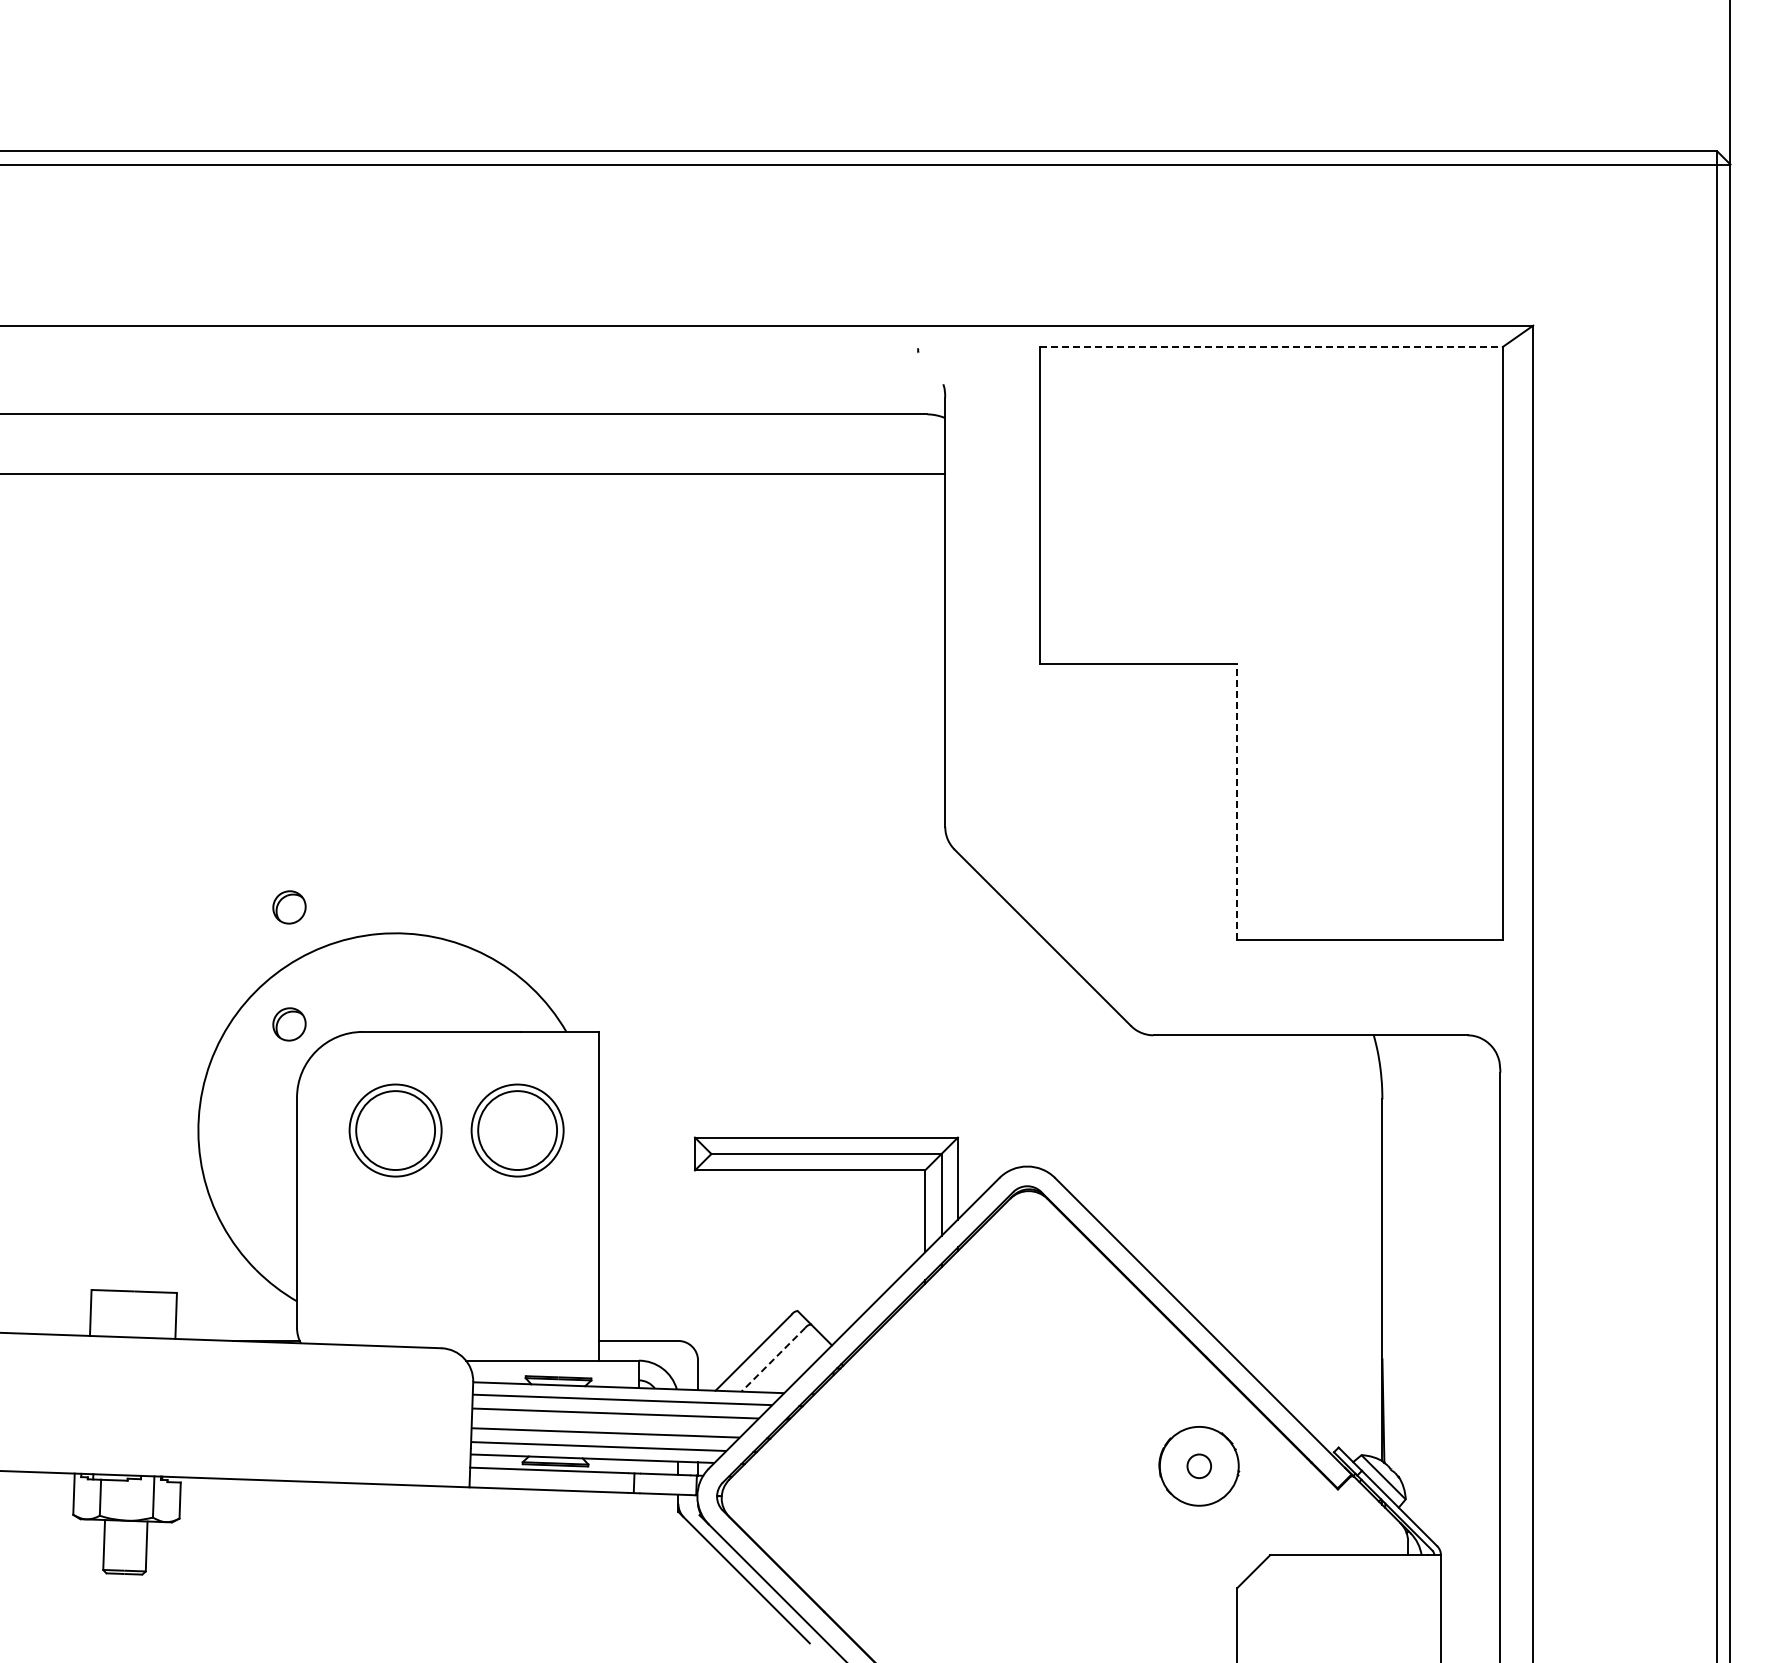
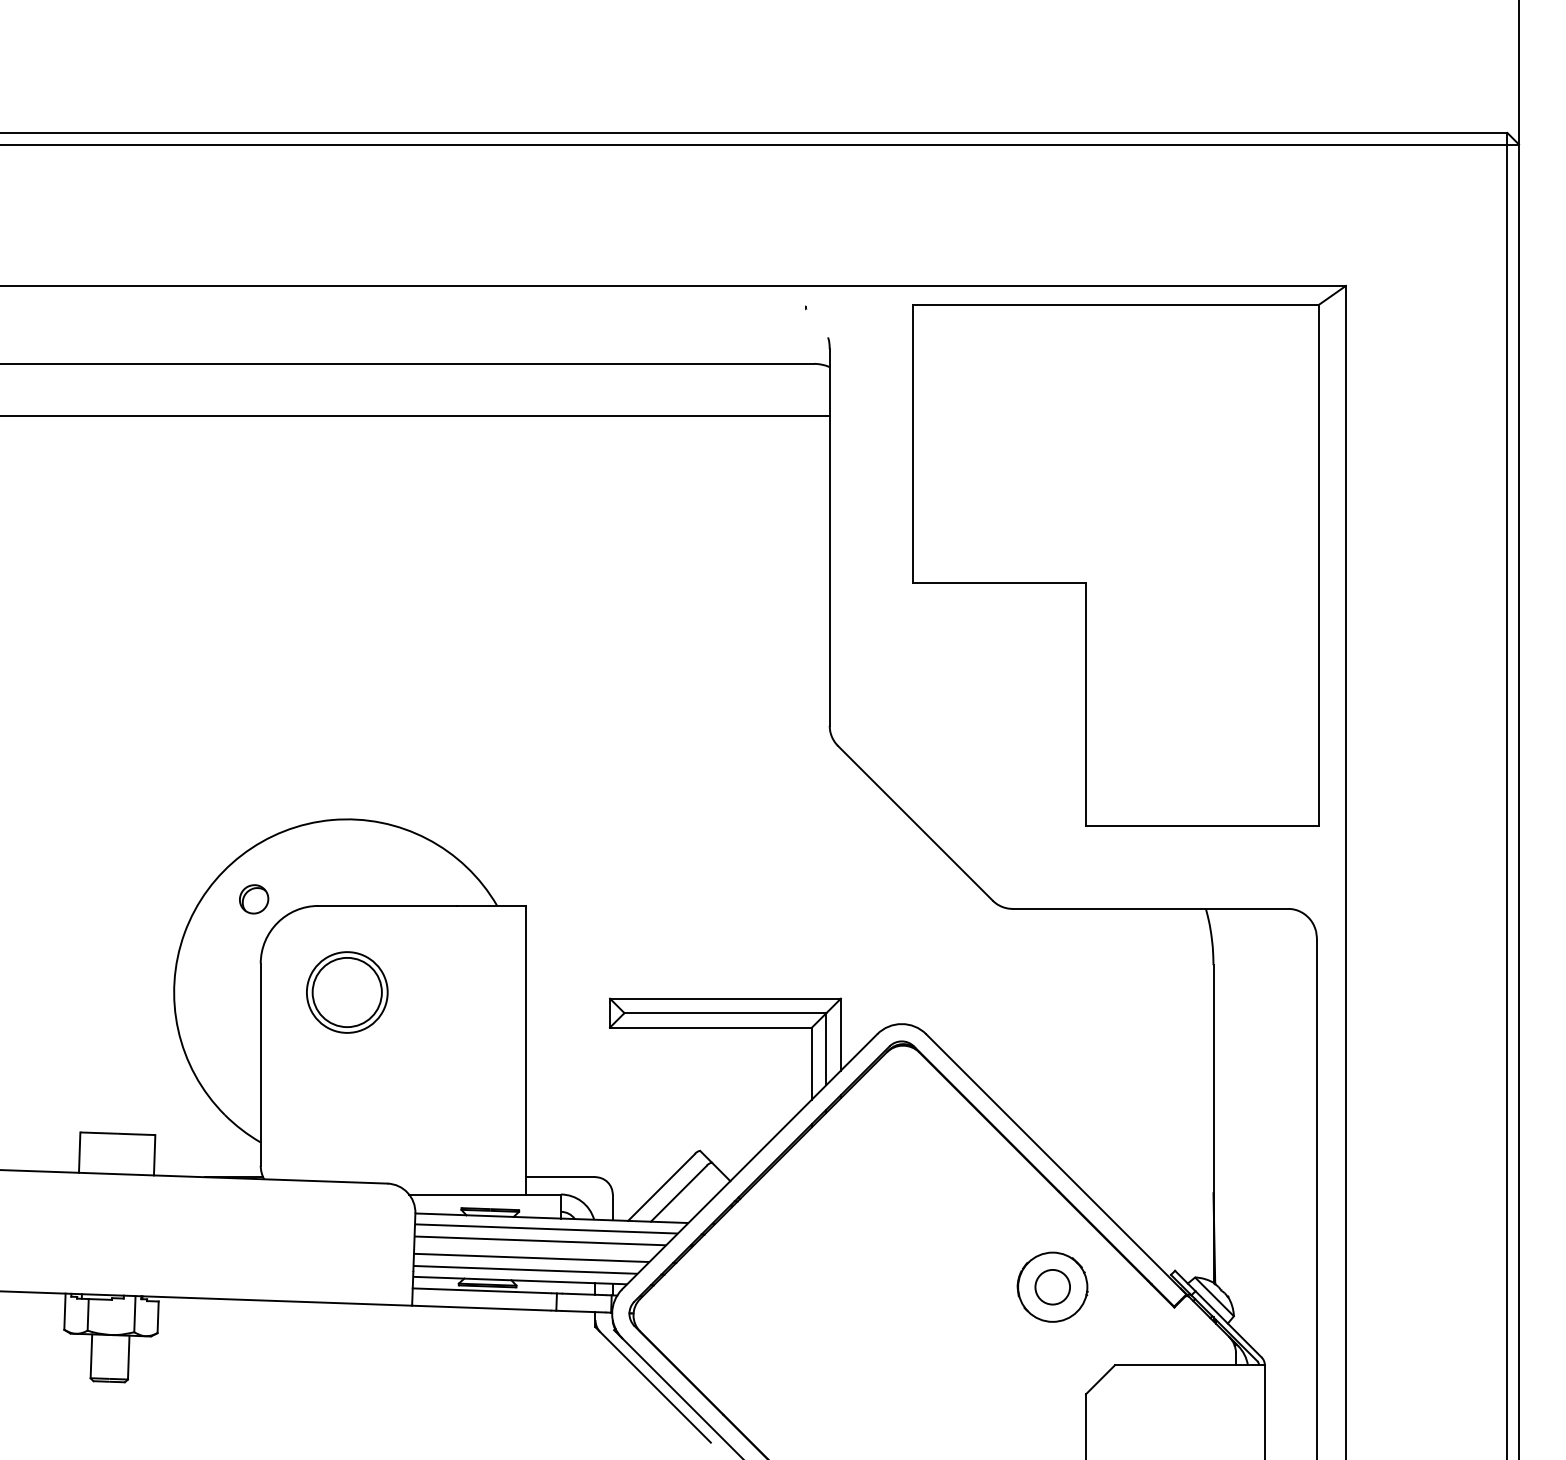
line: (1272, 346) -> (1117, 304), dashed -> solid
line: (1237, 801) -> (1086, 703), dashed -> solid
part: (289, 907) -> (254, 796), removed
part: (517, 1130) -> (454, 992), removed
line: (773, 1360) -> (678, 1194), dashed -> solid
circle: (1199, 1466) -> (1052, 1287), size x1.67

